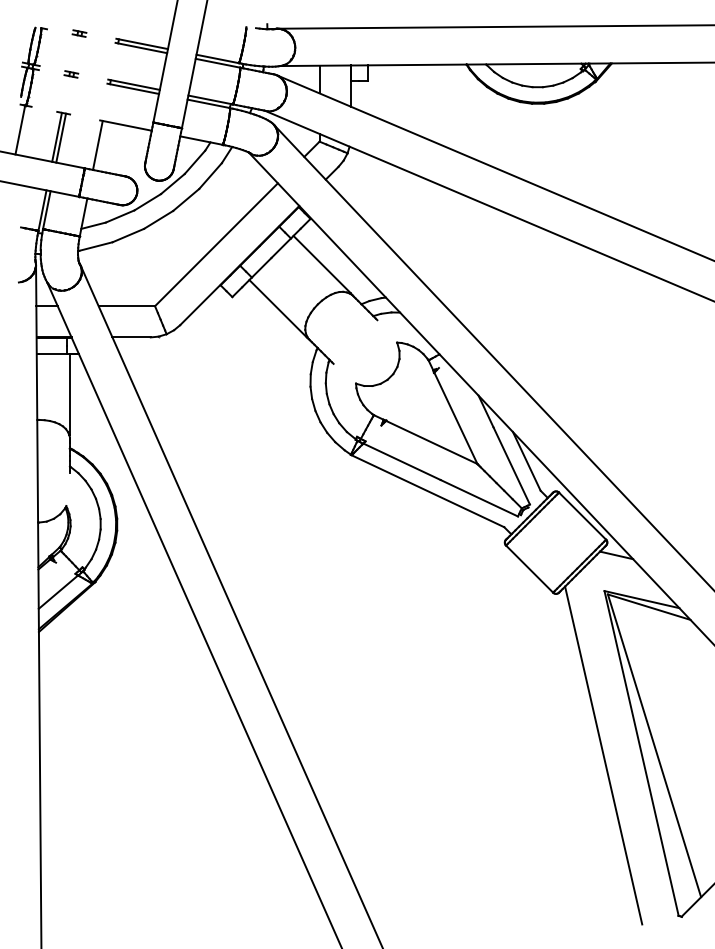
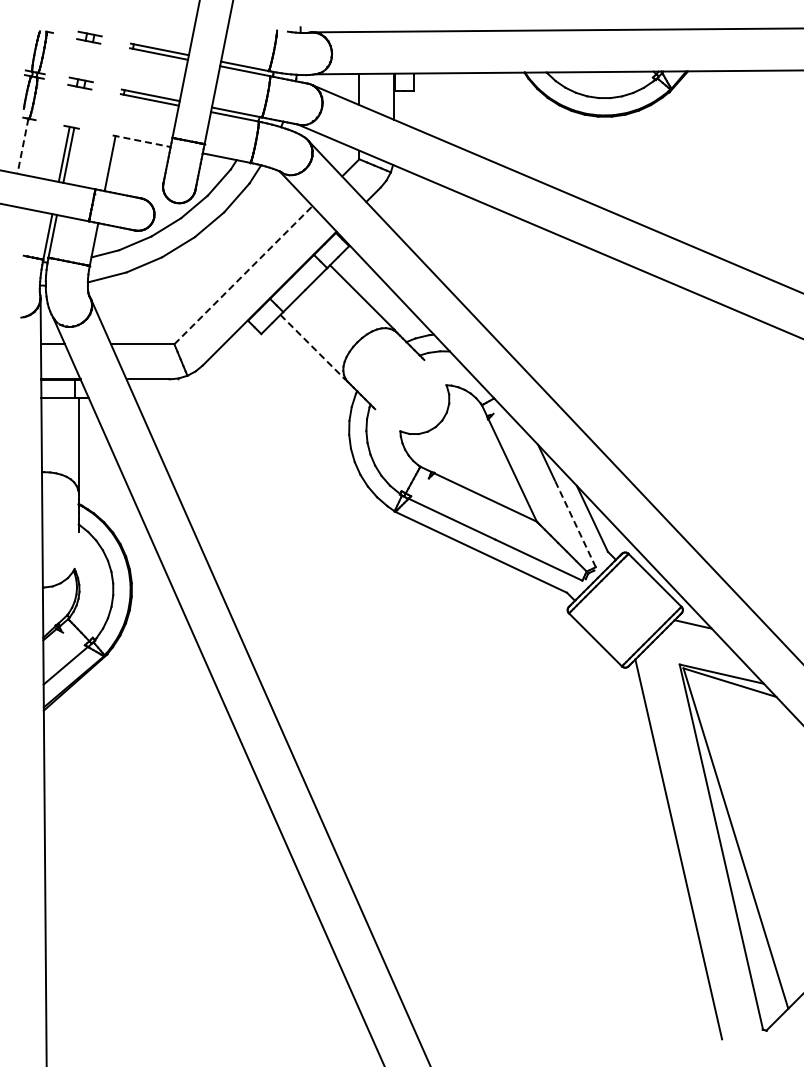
part: (79, 33) -> (89, 37), size x1.6
part: (70, 74) -> (79, 83), size x1.6
line: (125, 125) -> (141, 141), solid -> dashed
line: (19, 130) -> (22, 146), solid -> dashed
line: (216, 245) -> (243, 275), solid -> dashed
line: (277, 309) -> (312, 347), solid -> dashed
line: (511, 465) -> (575, 523), solid -> dashed

